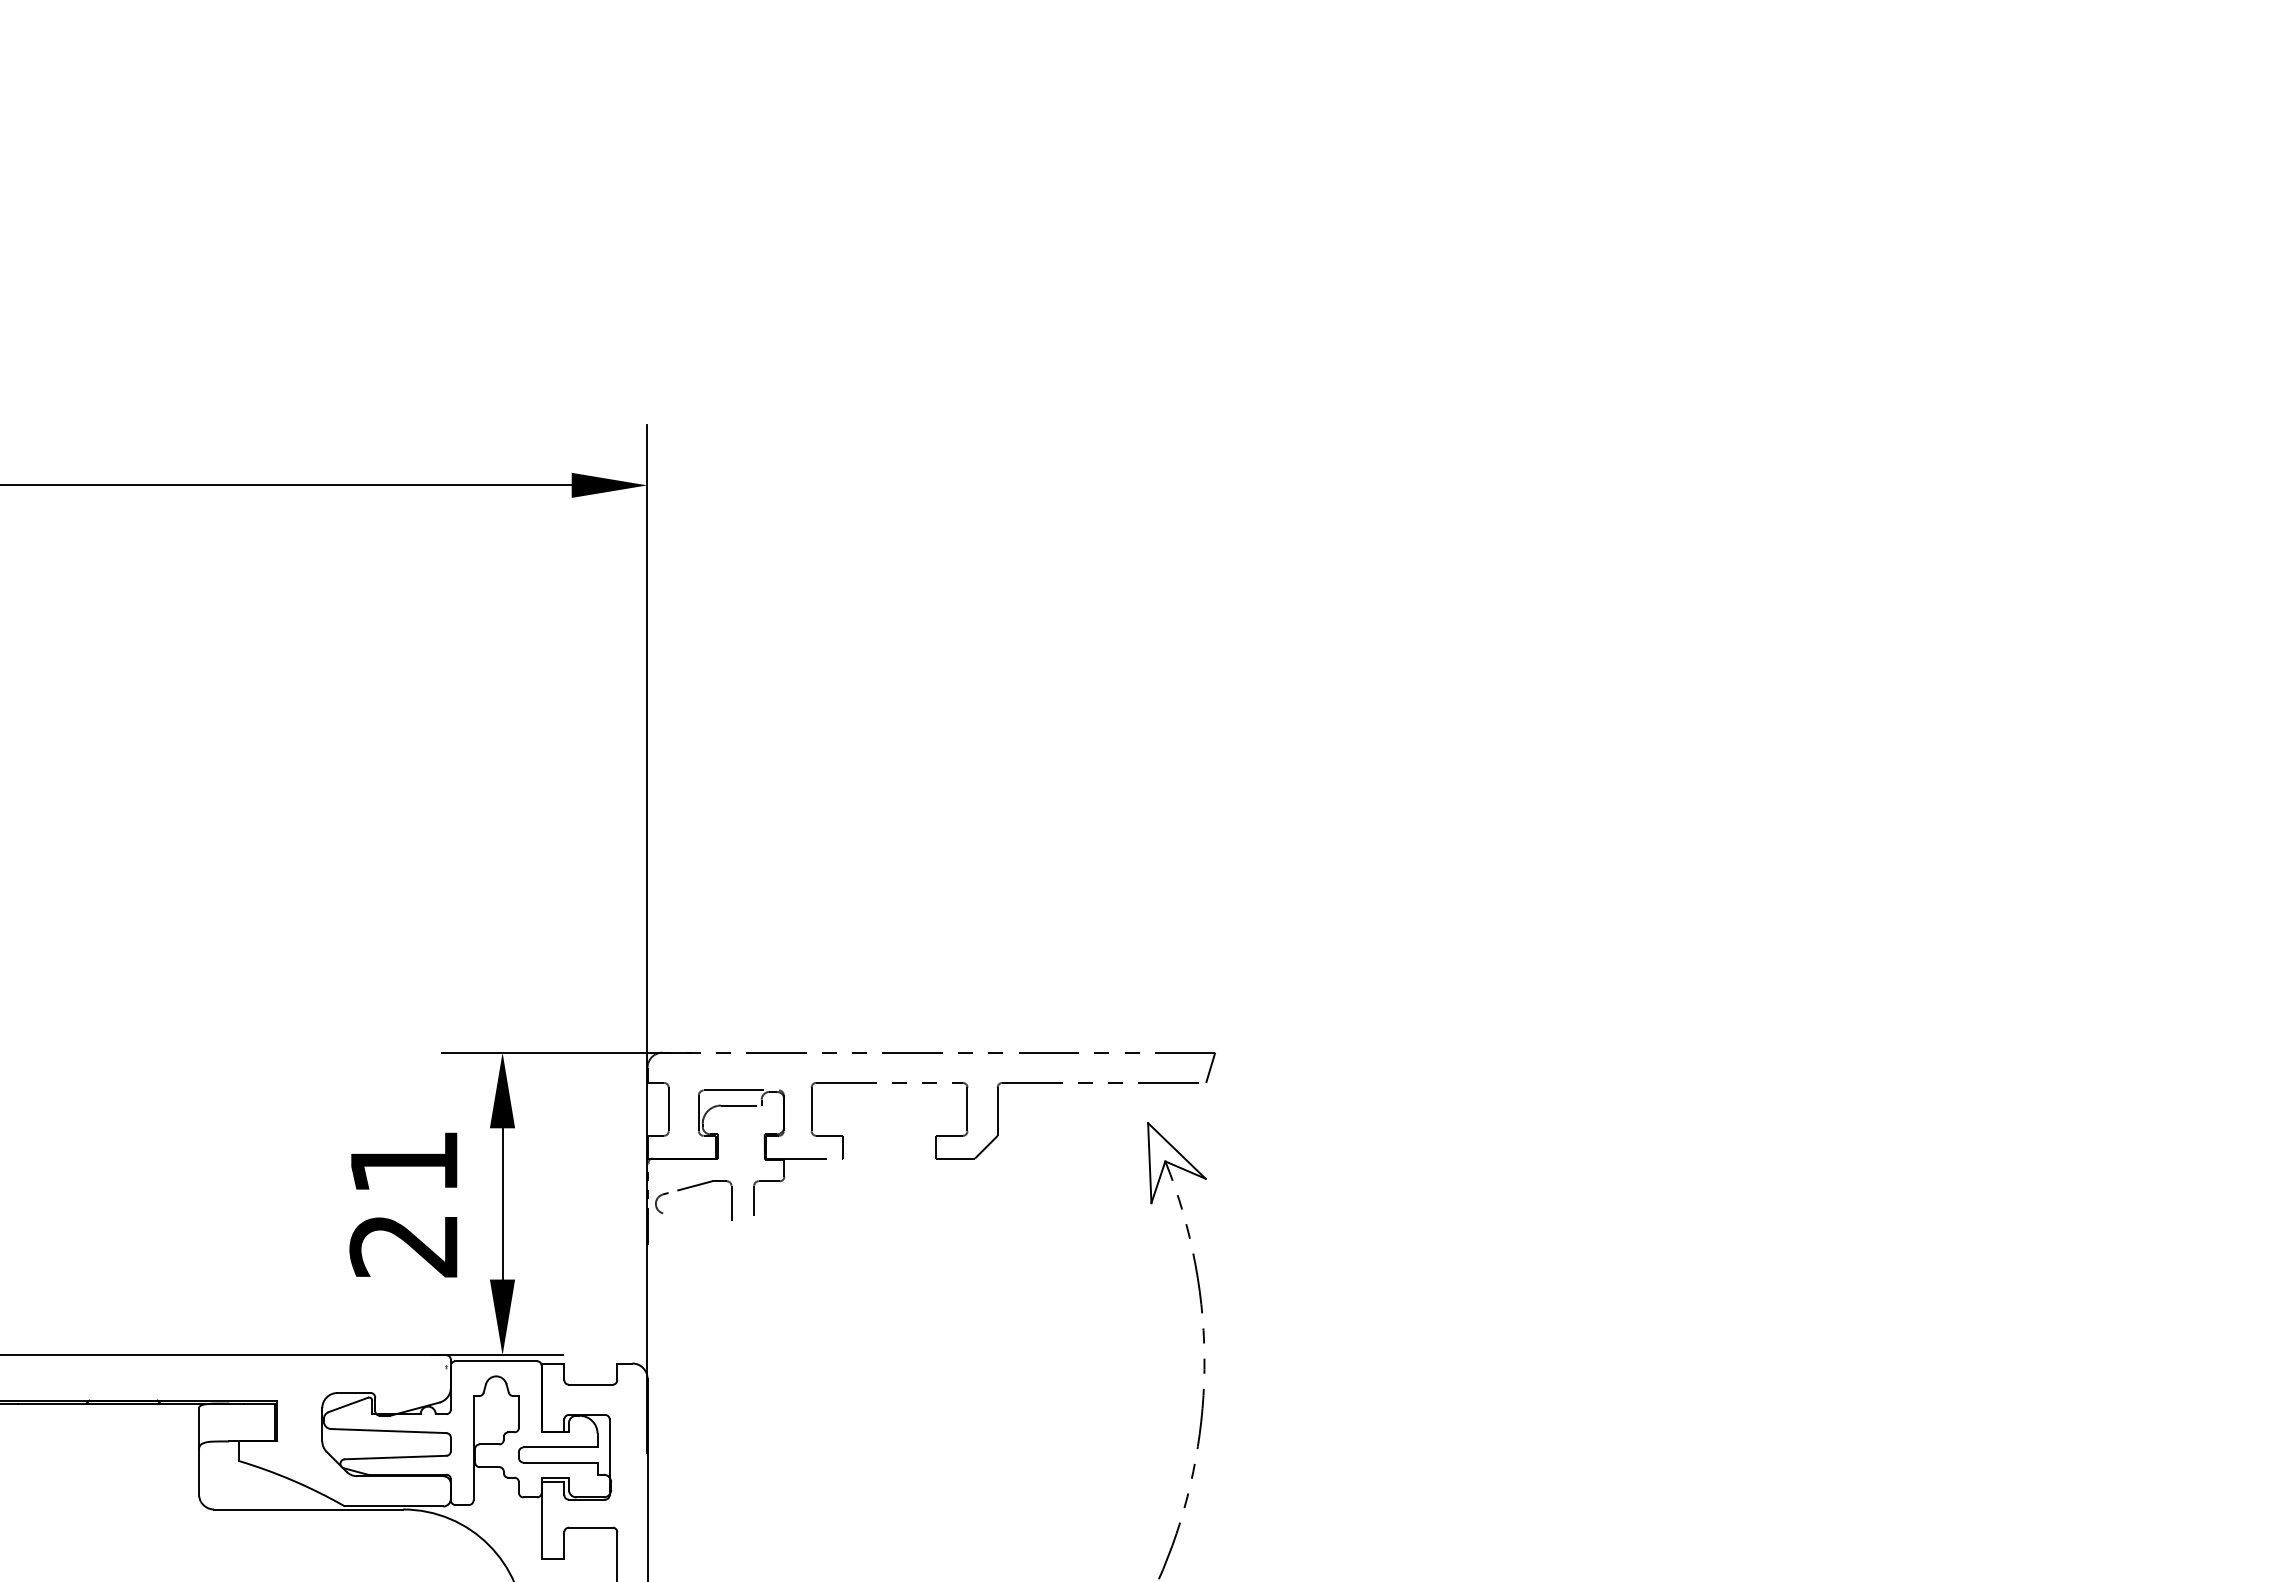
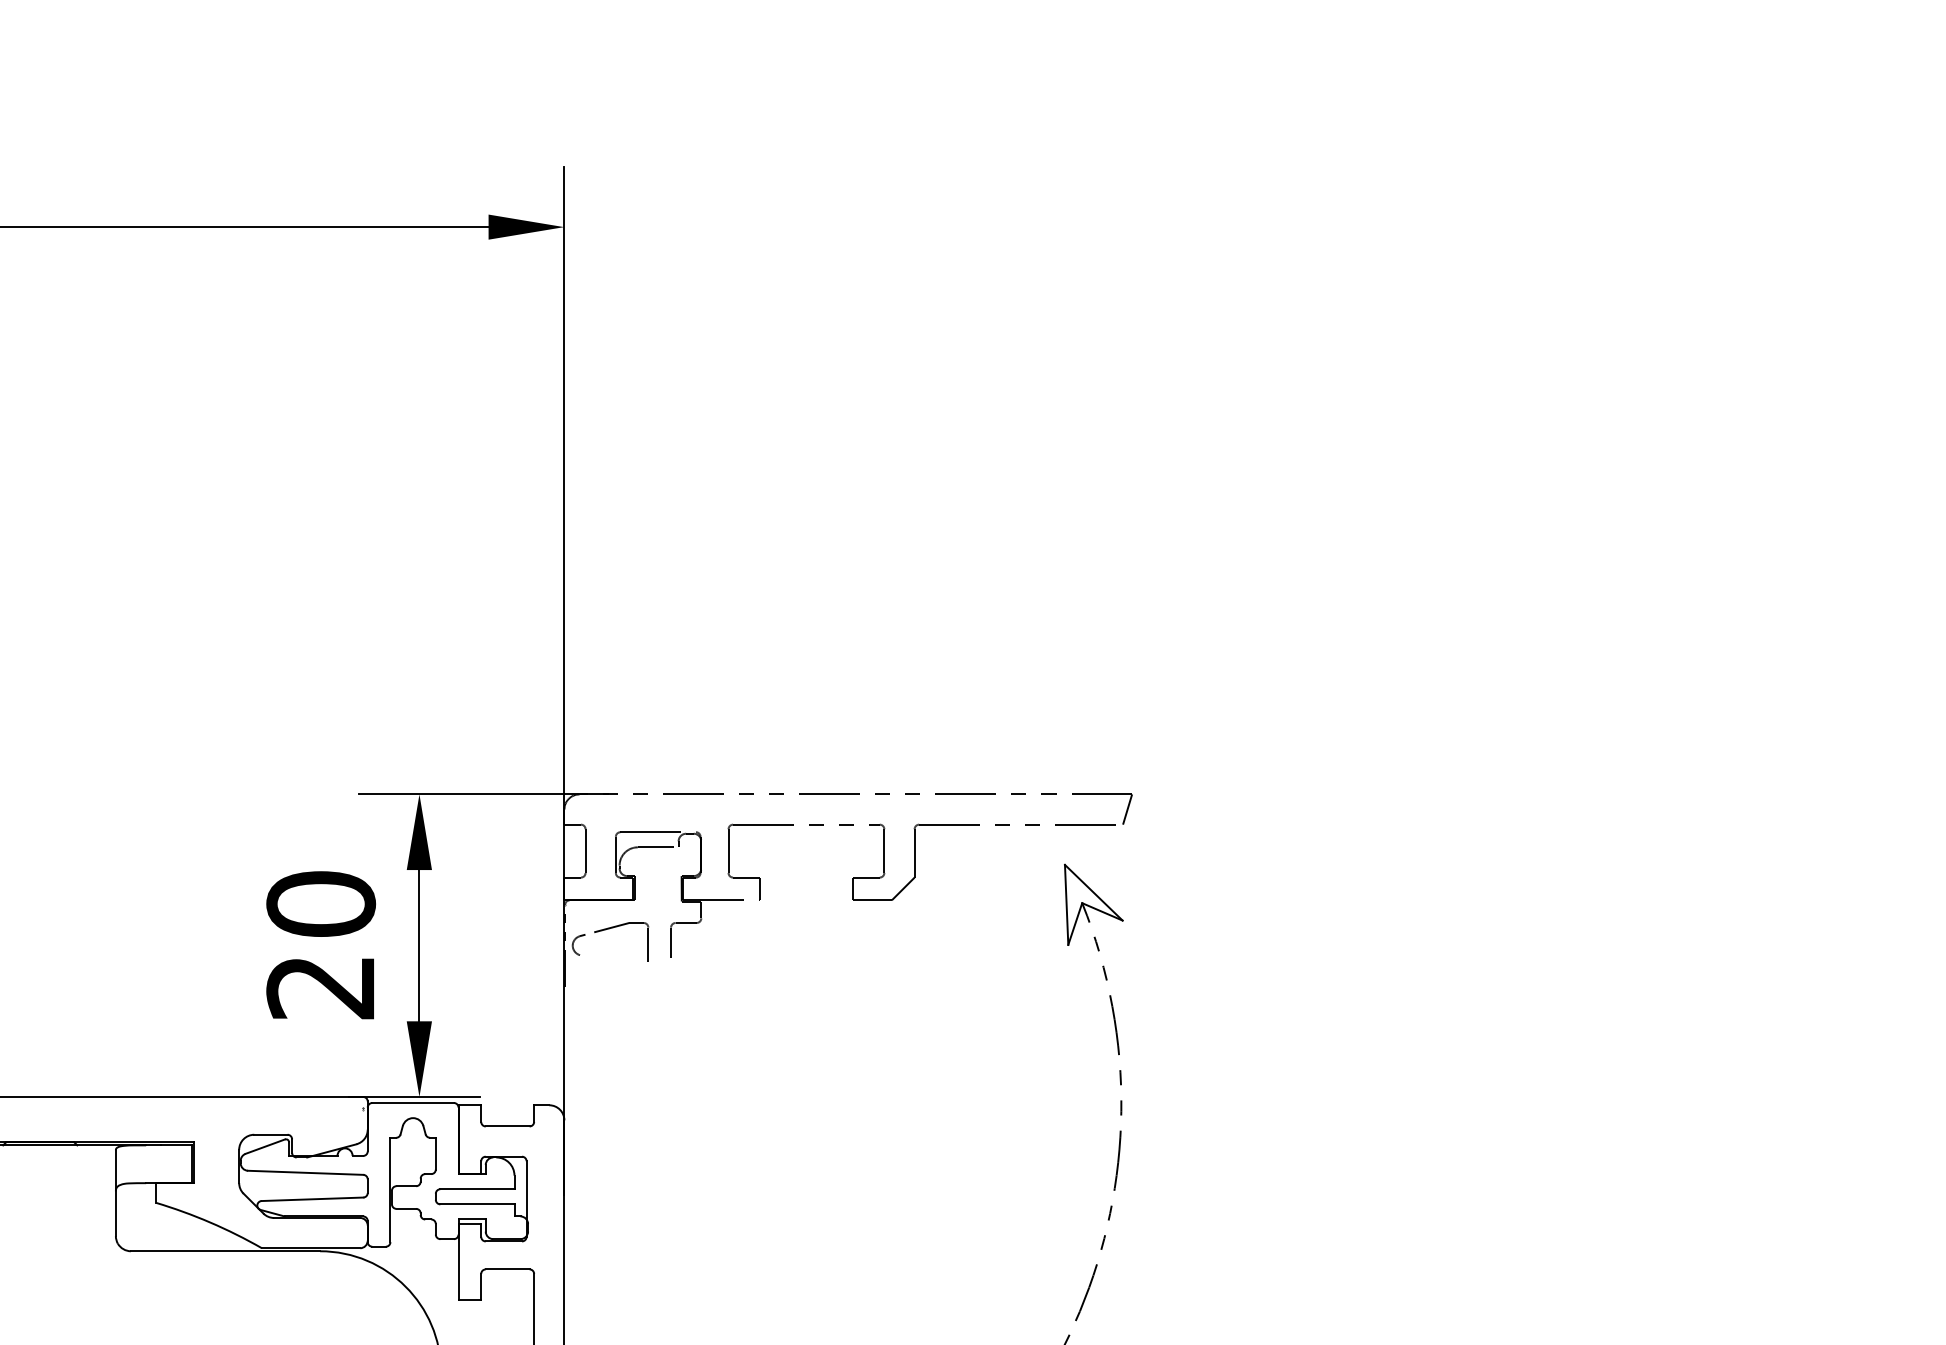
text: (404, 1162) -> (321, 904), 21 -> 20

